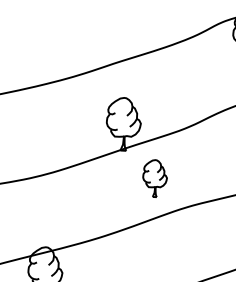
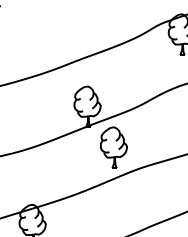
part: (154, 178) -> (113, 147), size x1.43

